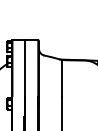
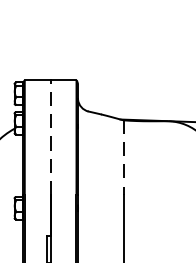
line: (25, 68) -> (50, 137), solid -> dashed
line: (61, 78) -> (123, 157), solid -> dashed

